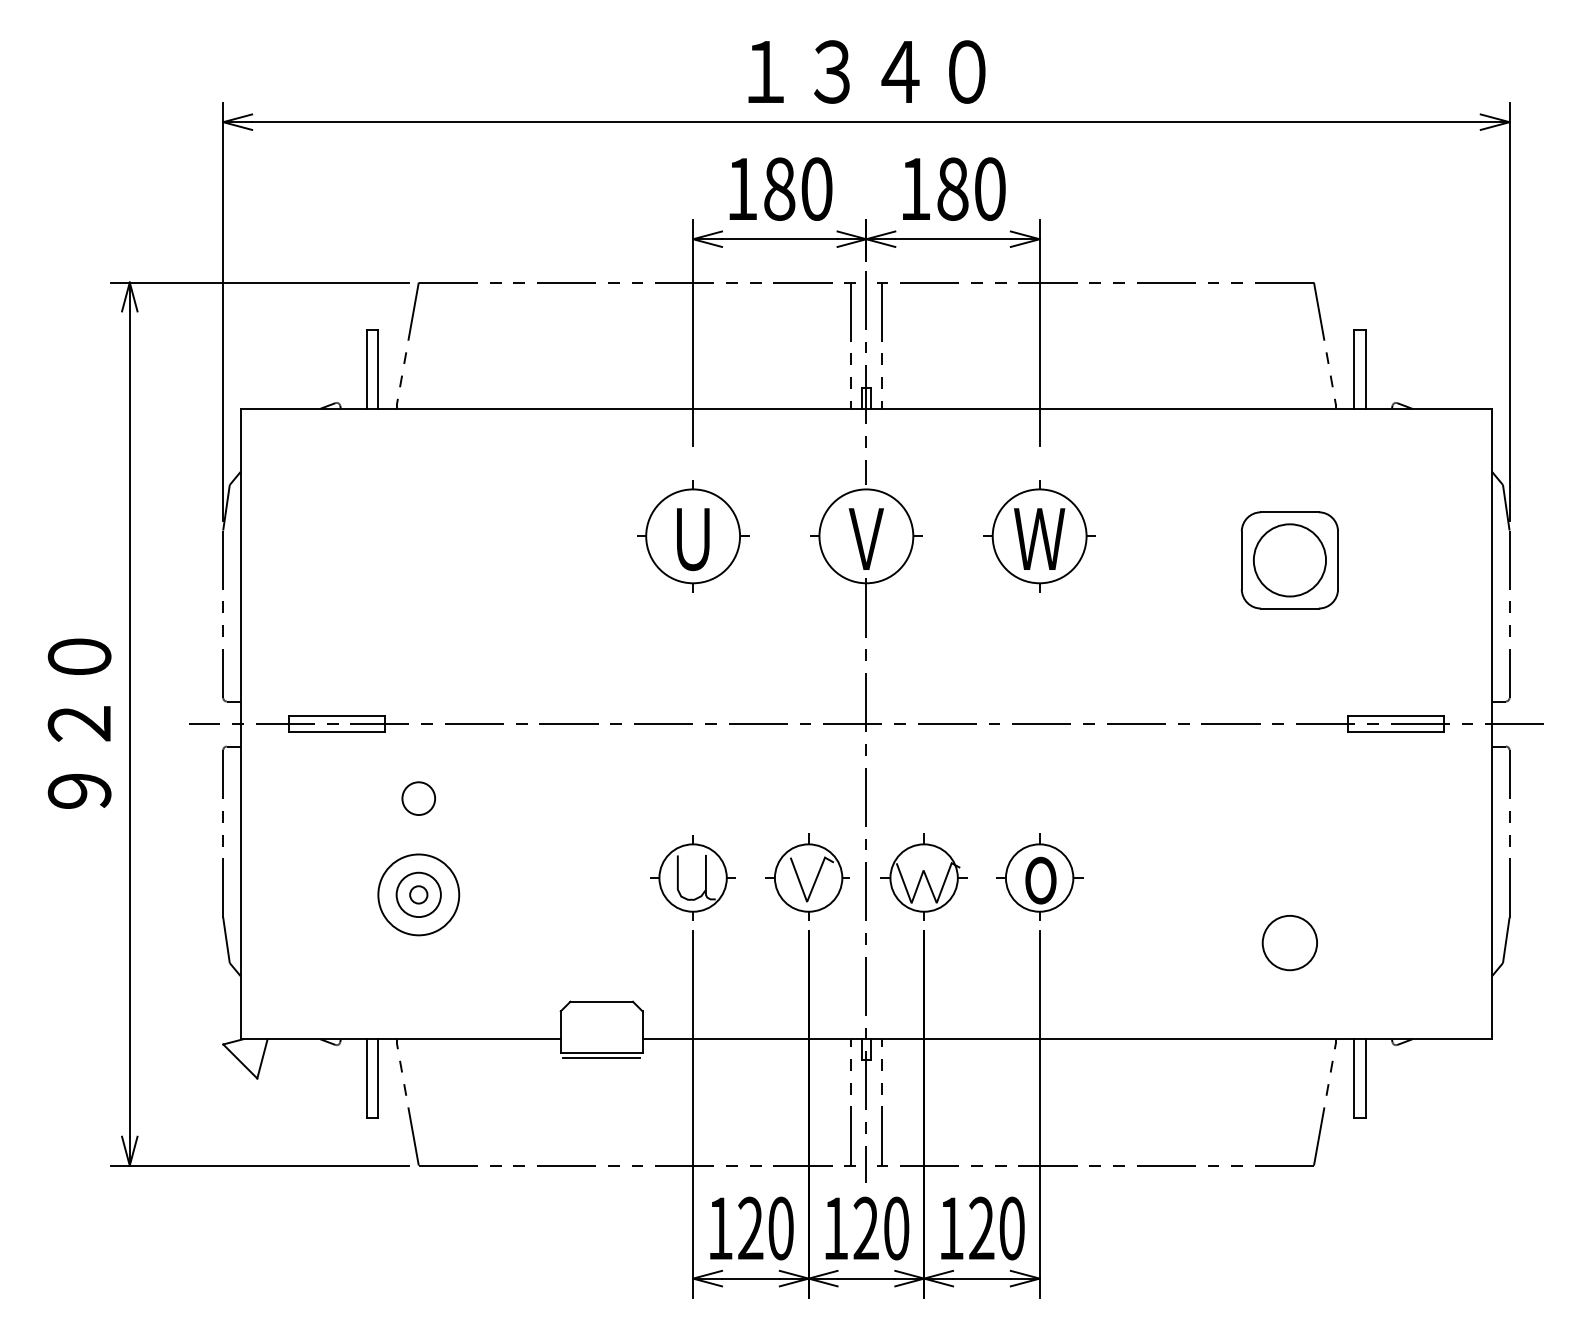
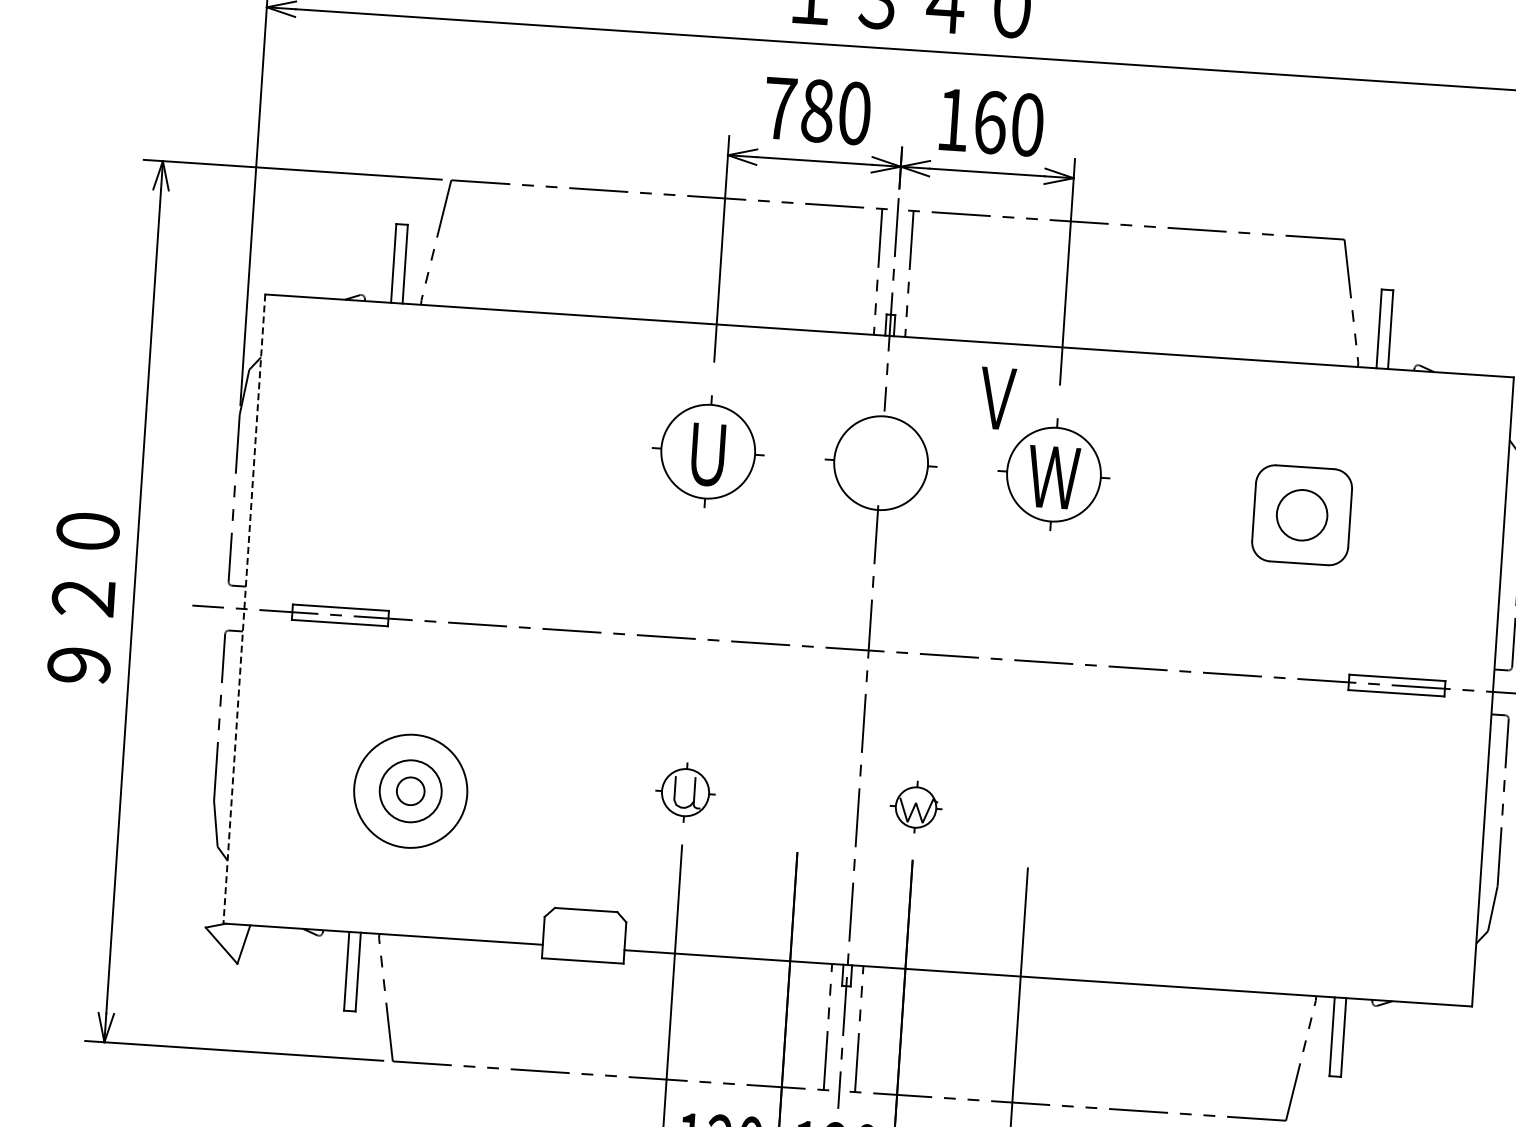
text: (742, 188) -> (780, 107), 180 -> 780
text: (952, 188) -> (990, 121), 180 -> 160
text: (865, 538) -> (996, 397), moved
circle: (1289, 560) -> (1301, 515), size x0.7
line: (240, 724) -> (244, 609), solid -> dashed
circle: (418, 798) -> (416, 695), removed
part: (807, 876) -> (799, 798), removed
part: (923, 876) -> (915, 806), size x0.6
part: (1039, 876) -> (1031, 814), removed
part: (692, 877) -> (684, 792), size x0.7
circle: (418, 894) -> (410, 790), size x1.4
circle: (418, 894) -> (410, 790), size x1.4
circle: (418, 894) -> (410, 790), size x1.6
circle: (1289, 943) -> (1276, 897), removed
line: (601, 1057) -> (582, 965), removed

